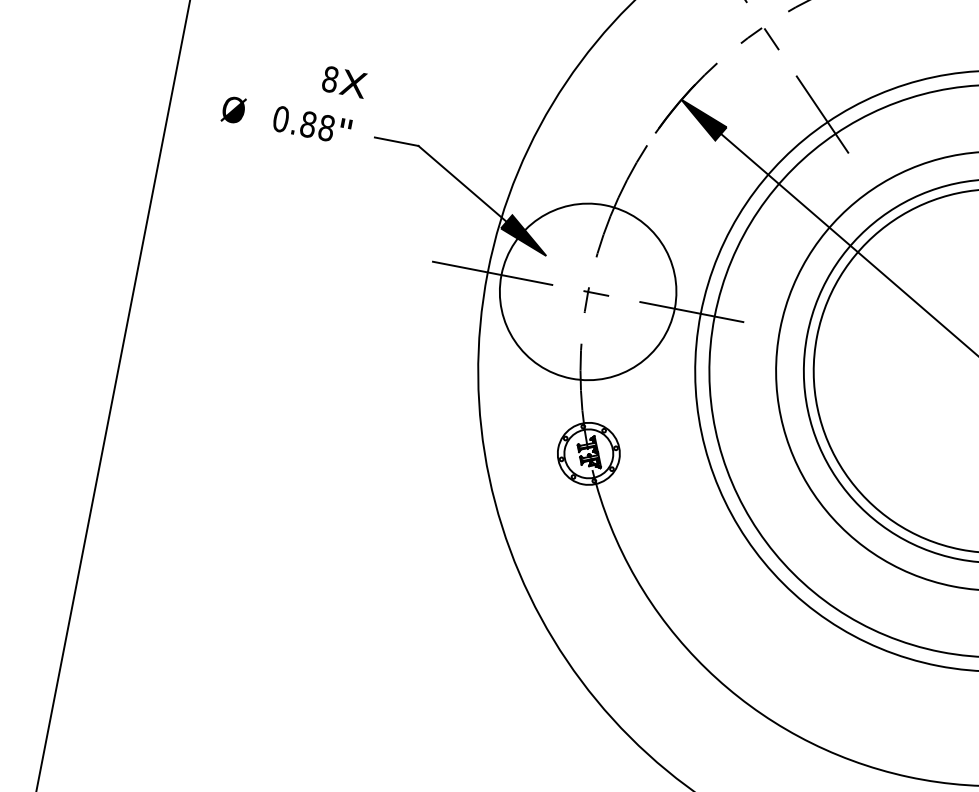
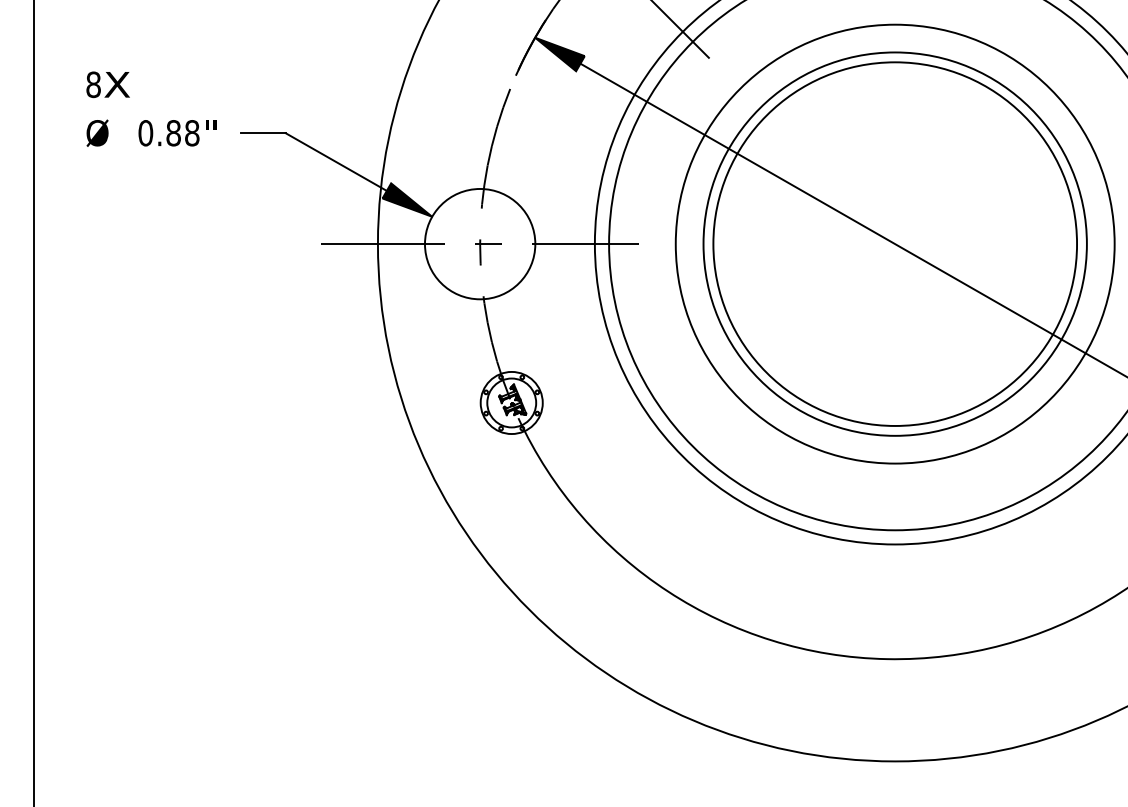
text: (344, 81) -> (107, 84), moved
circle: (587, 291) -> (479, 243), size x0.62

